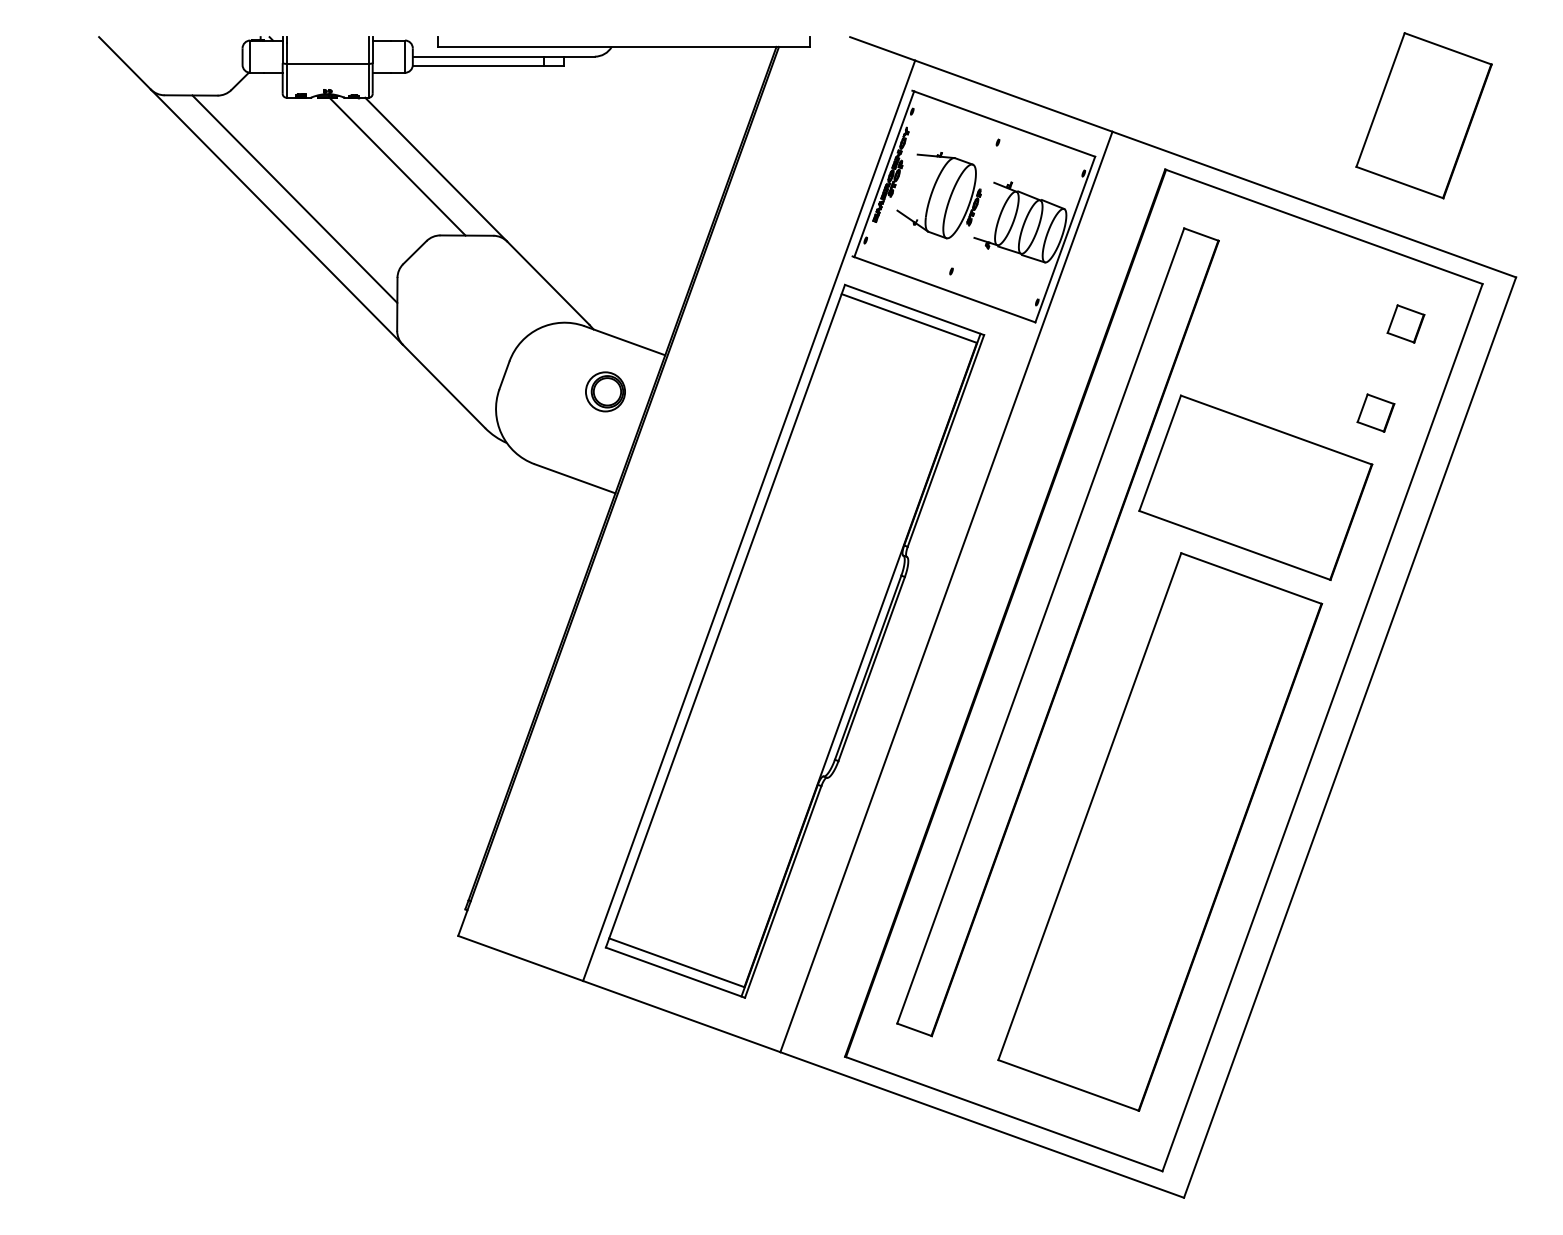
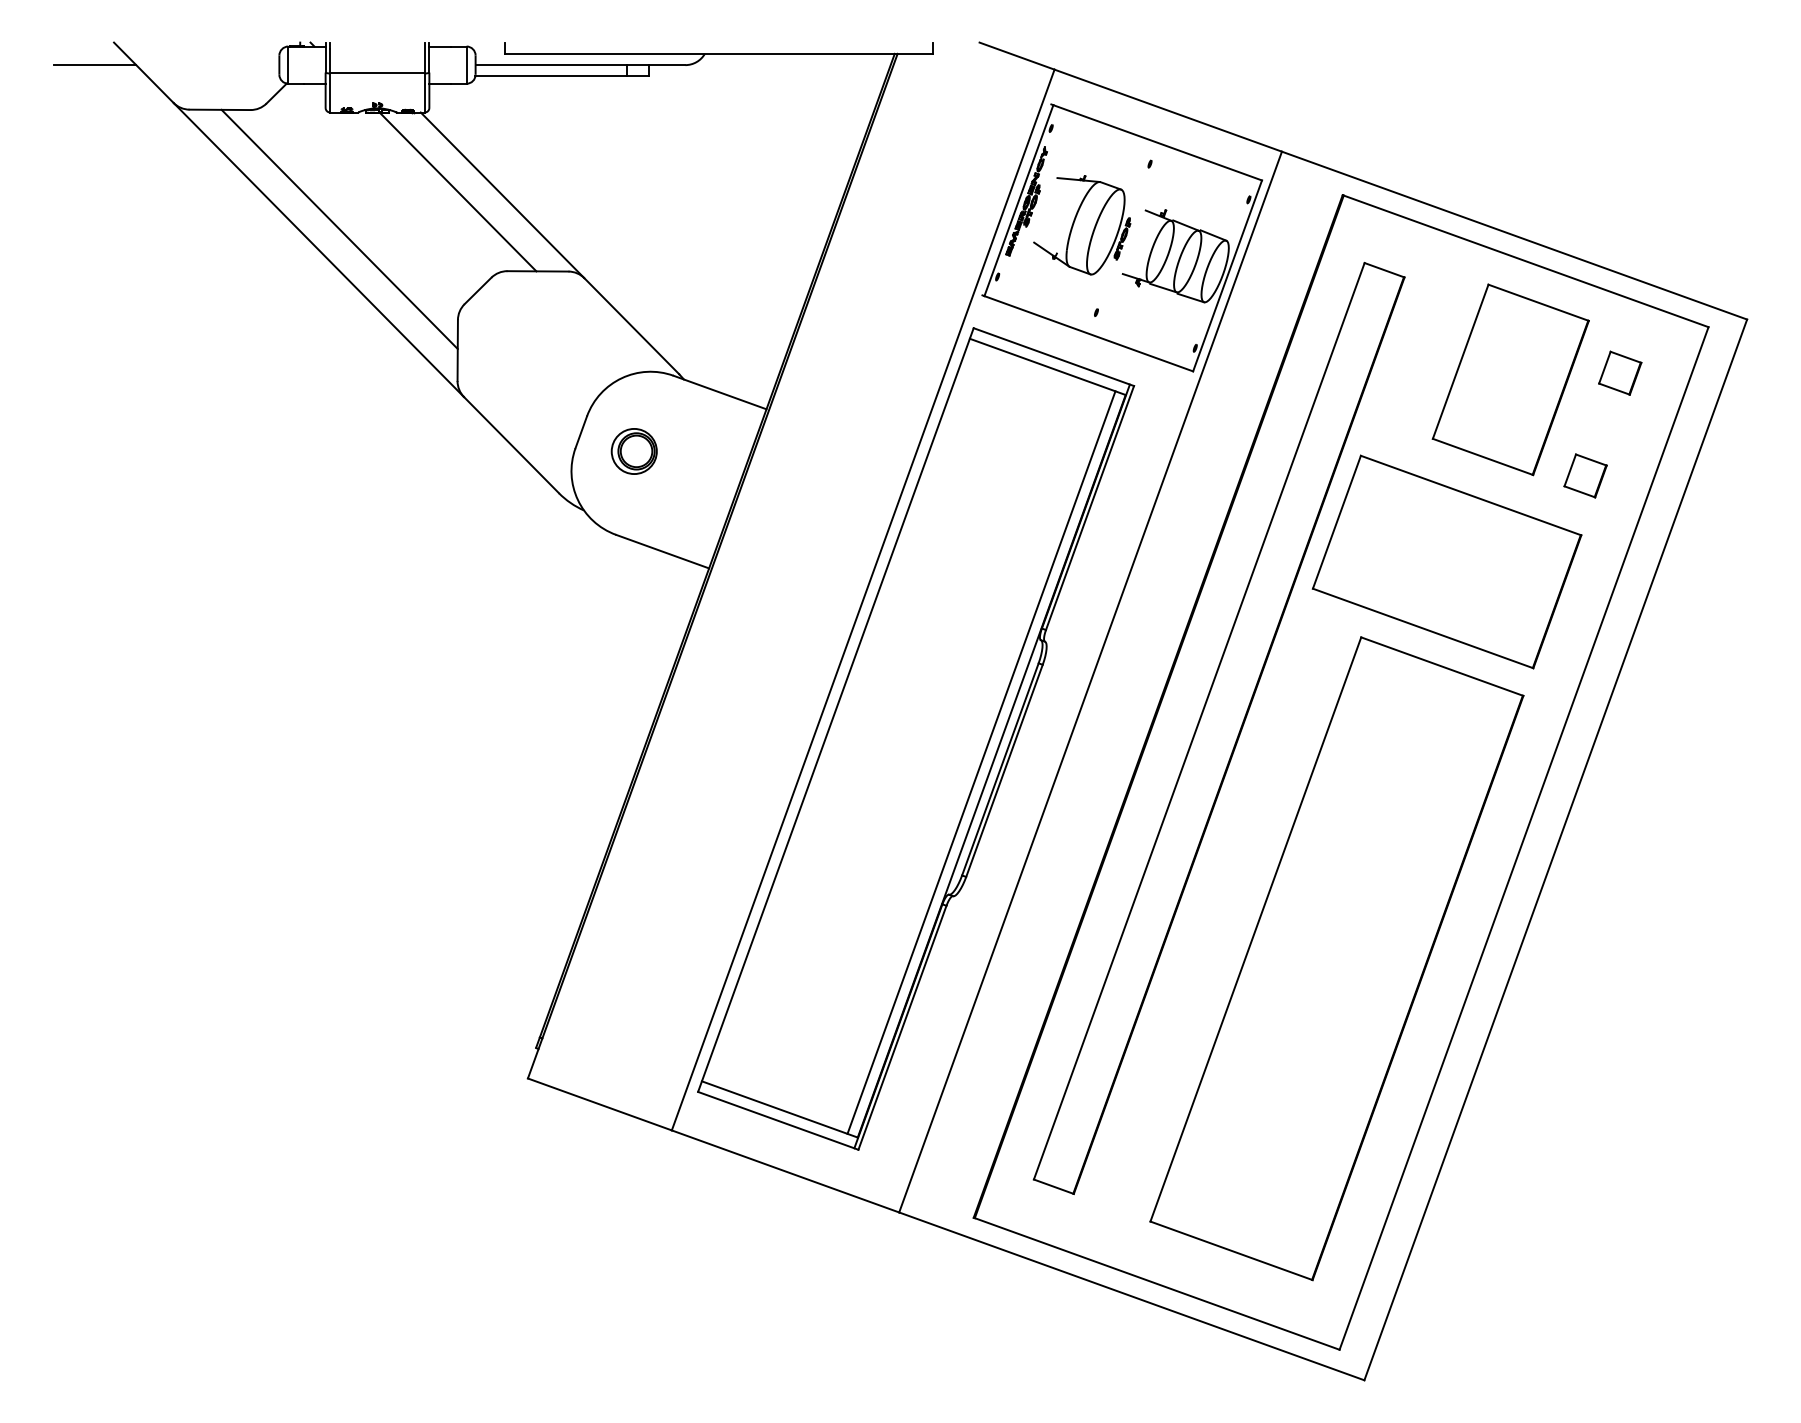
line: (82, 56) -> (94, 64), added
part: (1423, 115) -> (1510, 379), moved
part: (605, 391) -> (634, 451), moved
line: (851, 661) -> (981, 762), added

